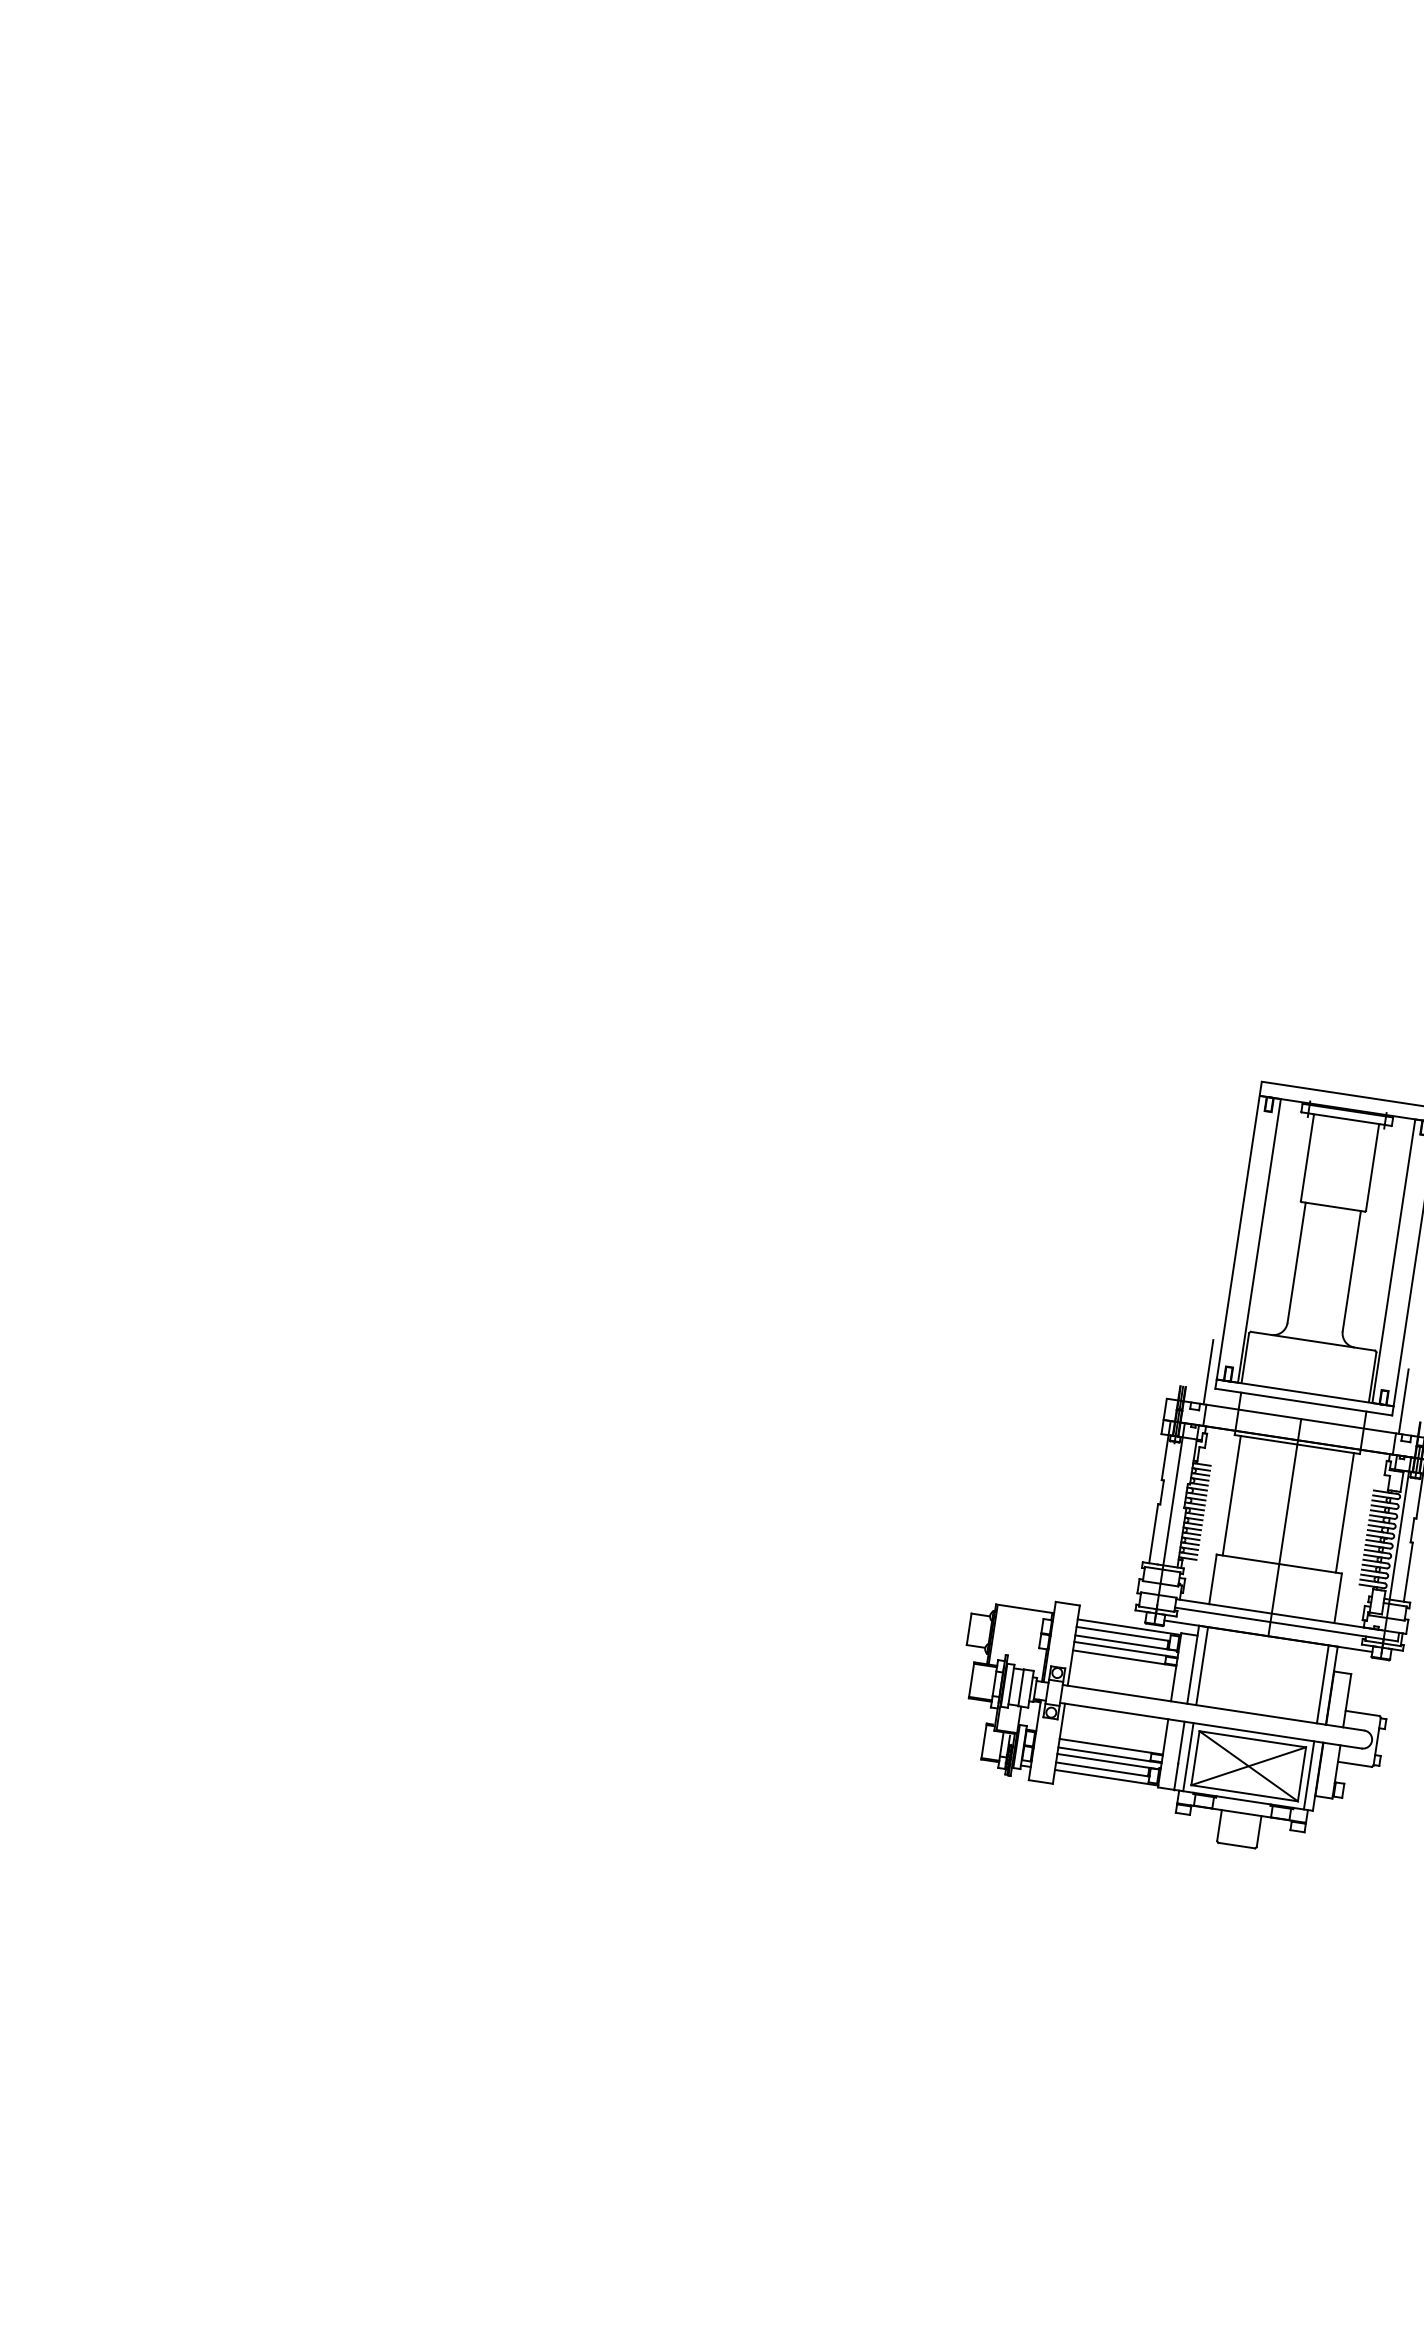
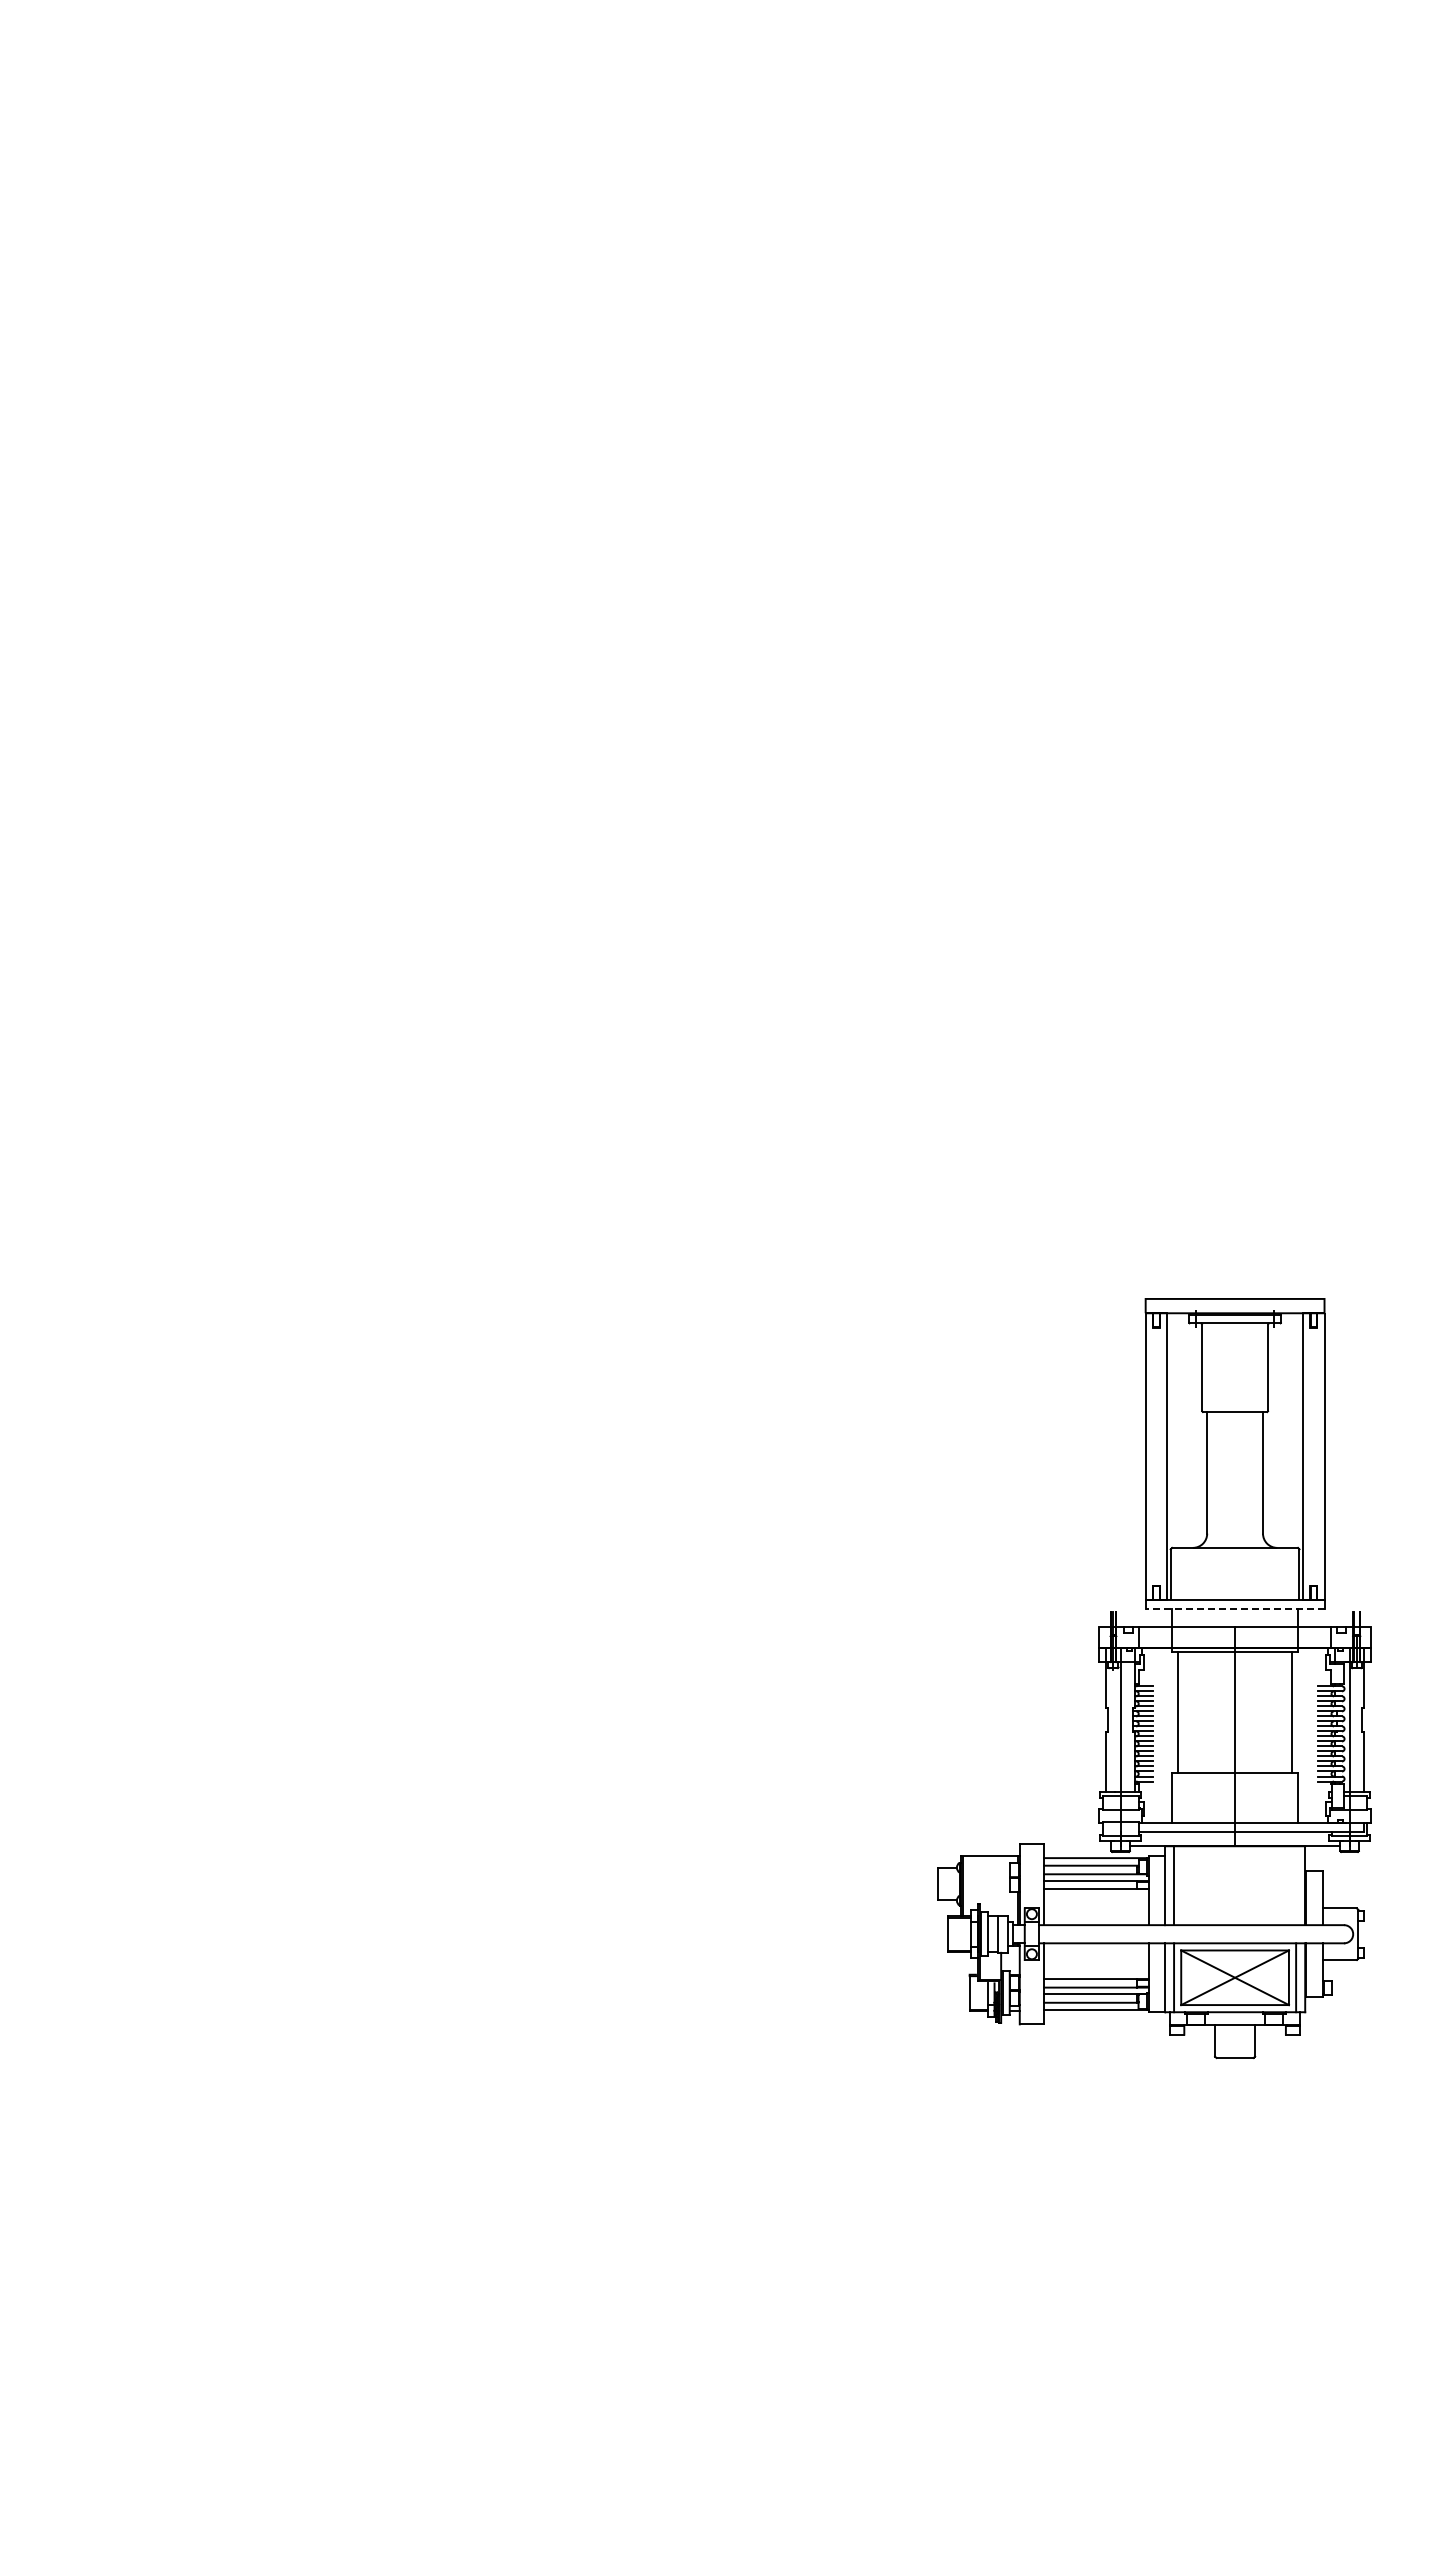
line: (1208, 1371) -> (1136, 1593), removed
line: (1403, 1401) -> (1333, 1593), removed
line: (1303, 1402) -> (1234, 1609), solid -> dashed
line: (1323, 1684) -> (1296, 1885), removed

